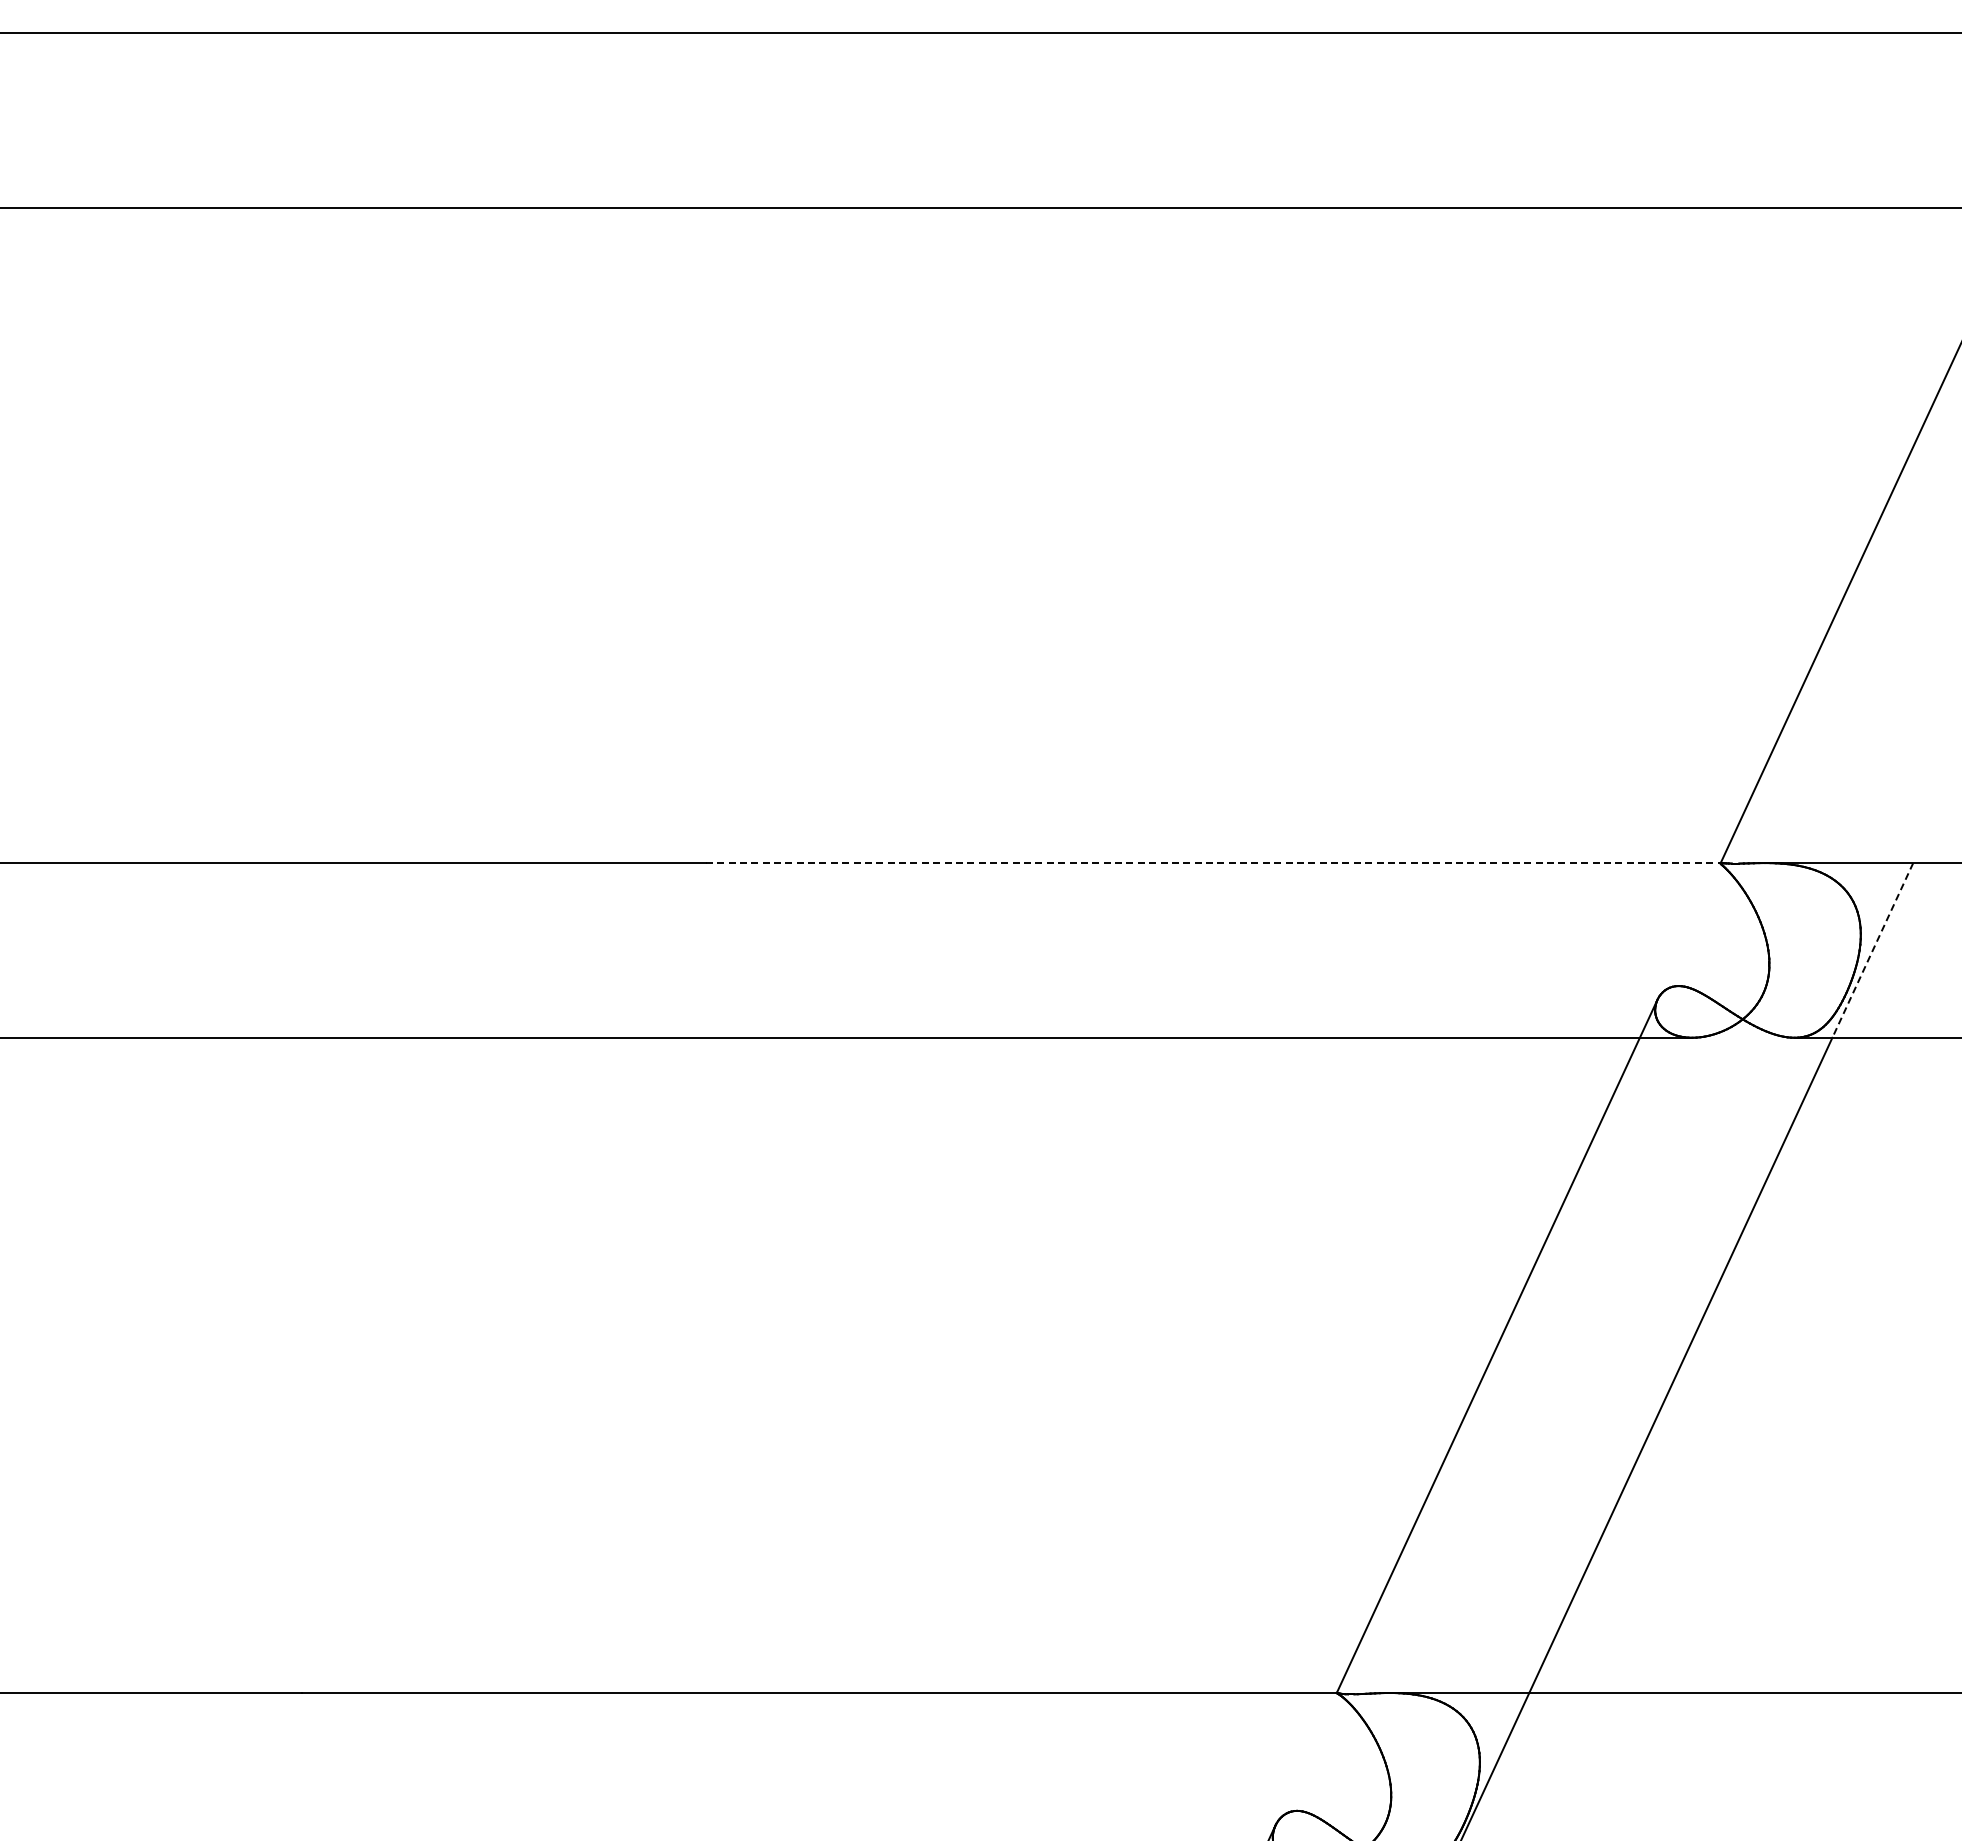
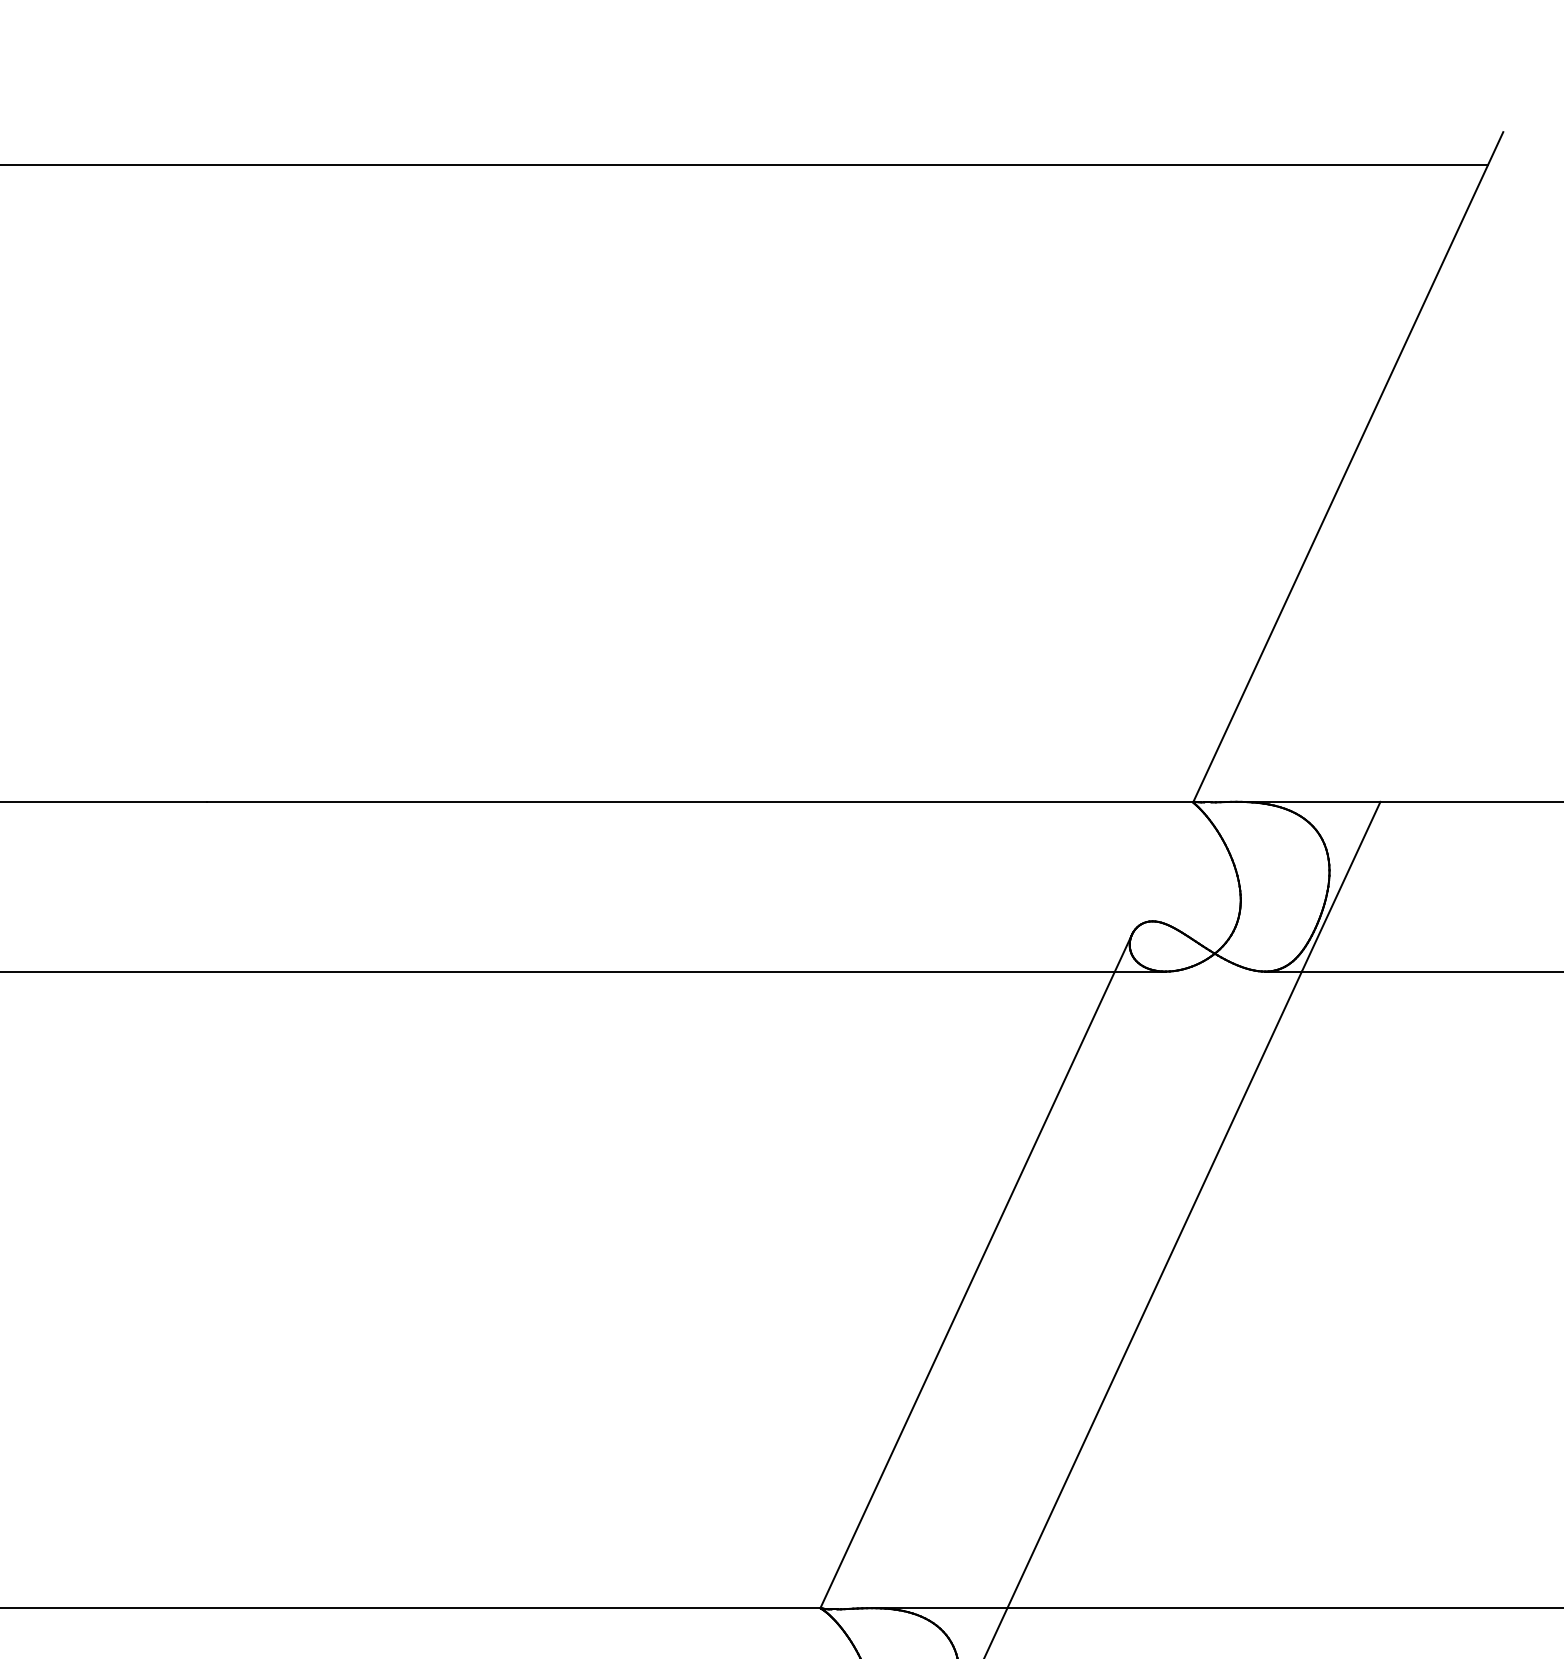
line: (1213, 863) -> (700, 802), dashed -> solid
line: (1872, 950) -> (1340, 886), dashed -> solid

